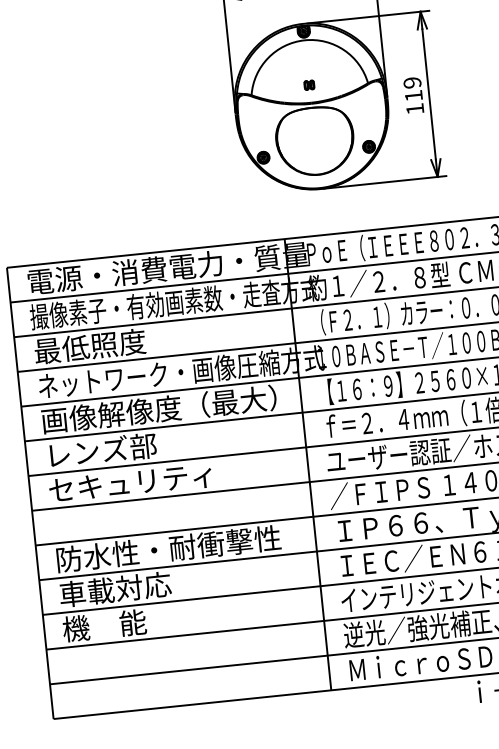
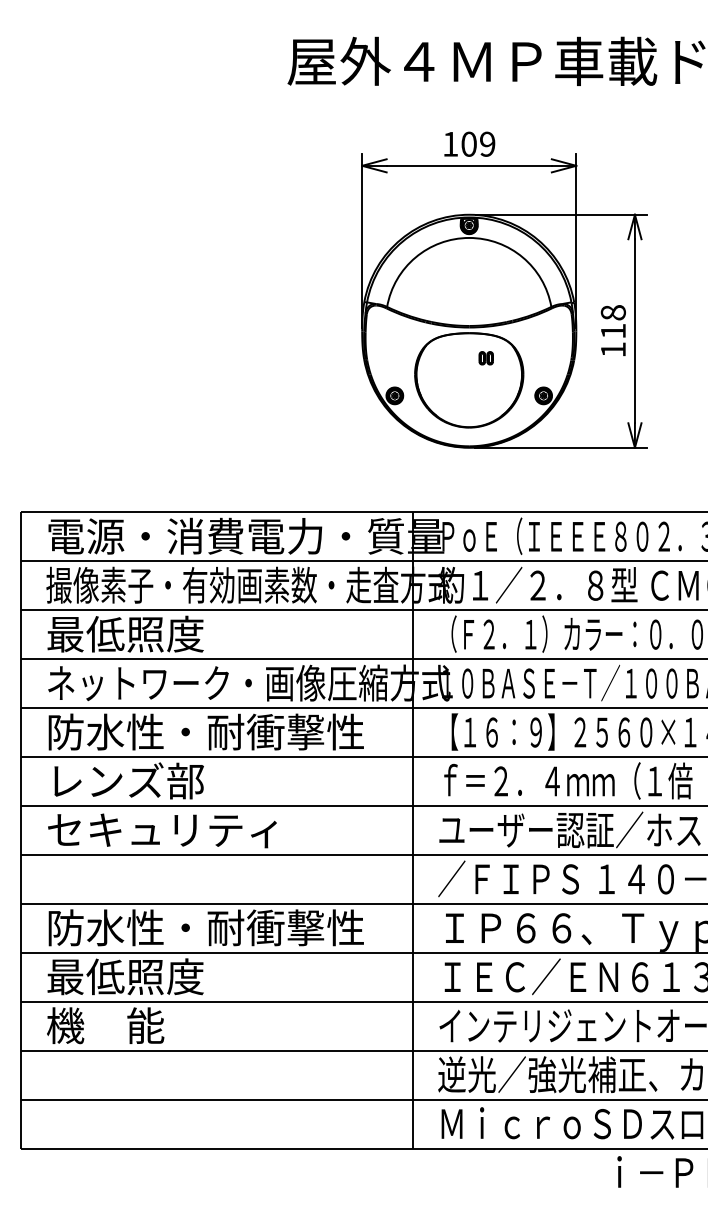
text: (411, 82) -> (612, 312), 119 -> 118
part: (308, 85) -> (485, 358), moved
text: (158, 409) -> (212, 731), 画像解像度（最大） -> 防水性・耐衝撃性
text: (115, 589) -> (125, 976), 車載対応 -> 最低照度

